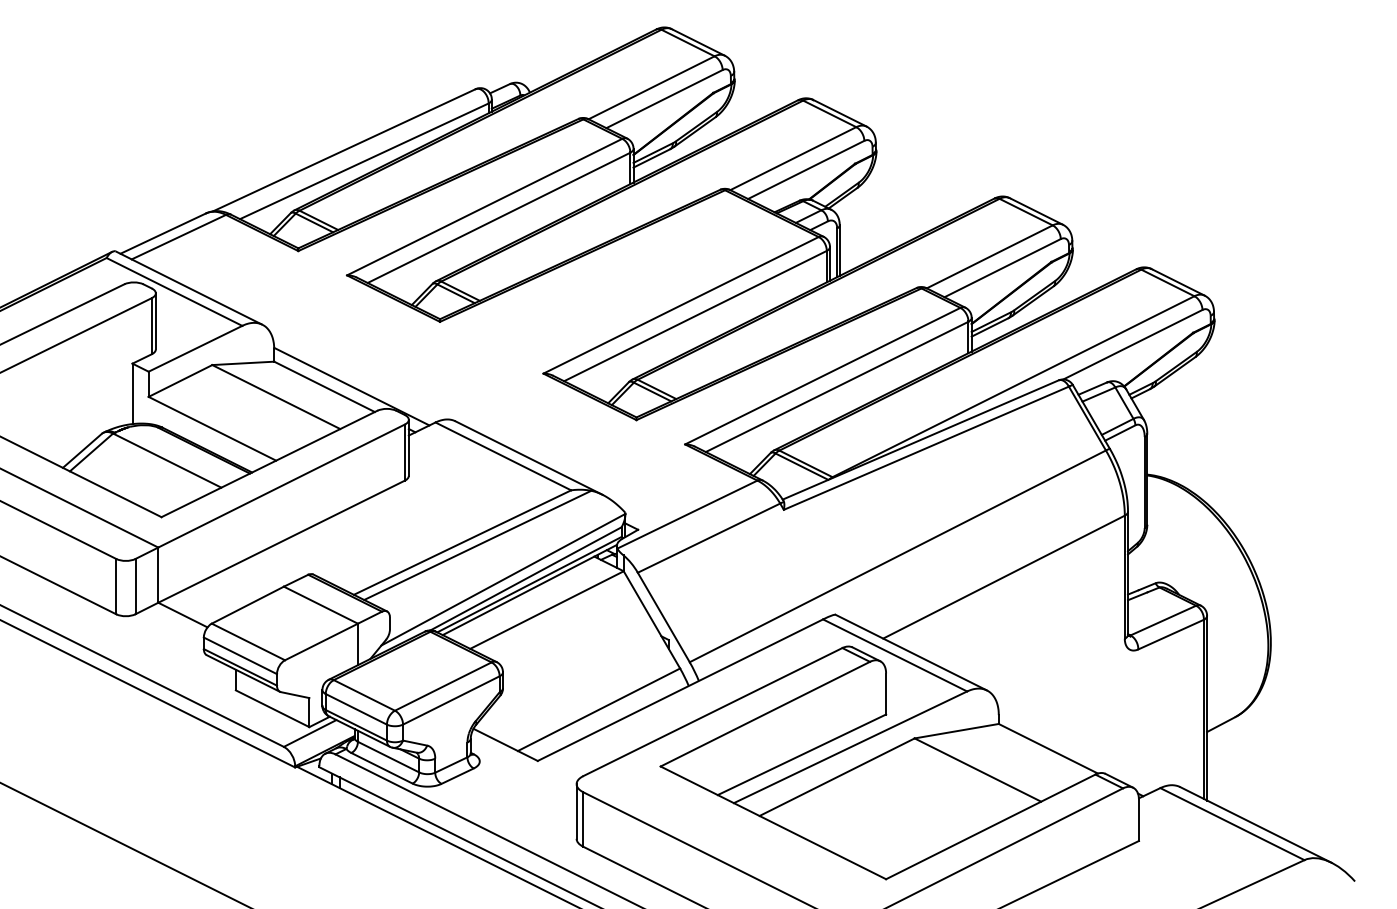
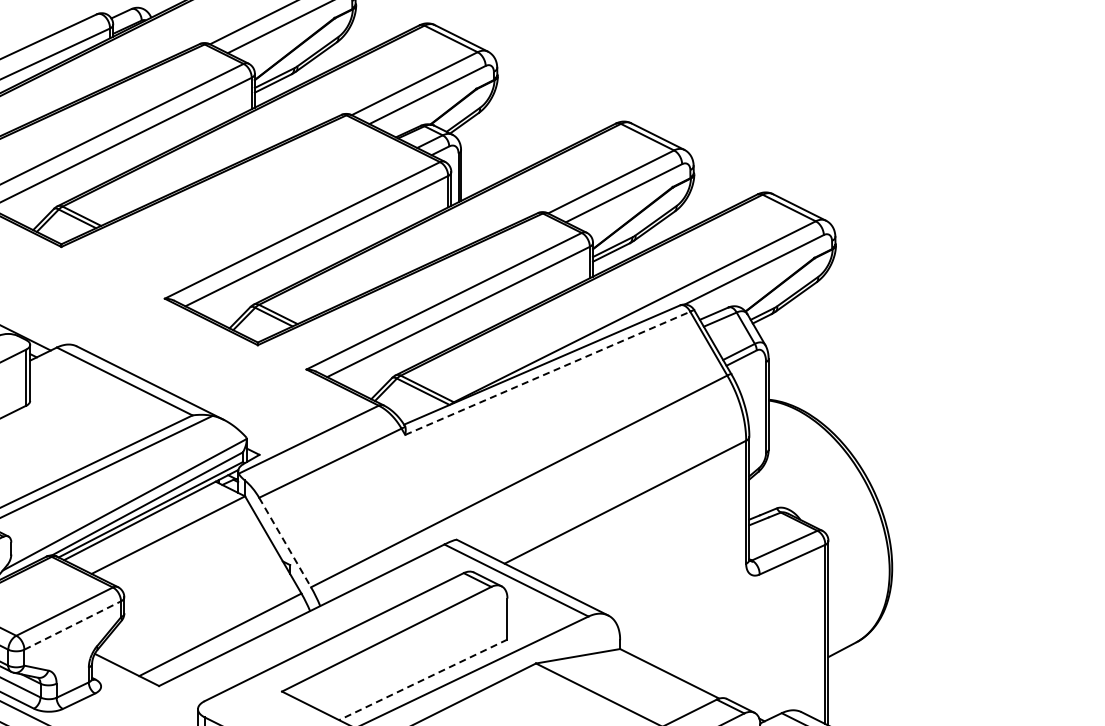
line: (926, 448) -> (547, 373), solid -> dashed
line: (663, 617) -> (284, 542), solid -> dashed
line: (451, 700) -> (72, 625), solid -> dashed
line: (801, 755) -> (422, 680), solid -> dashed

